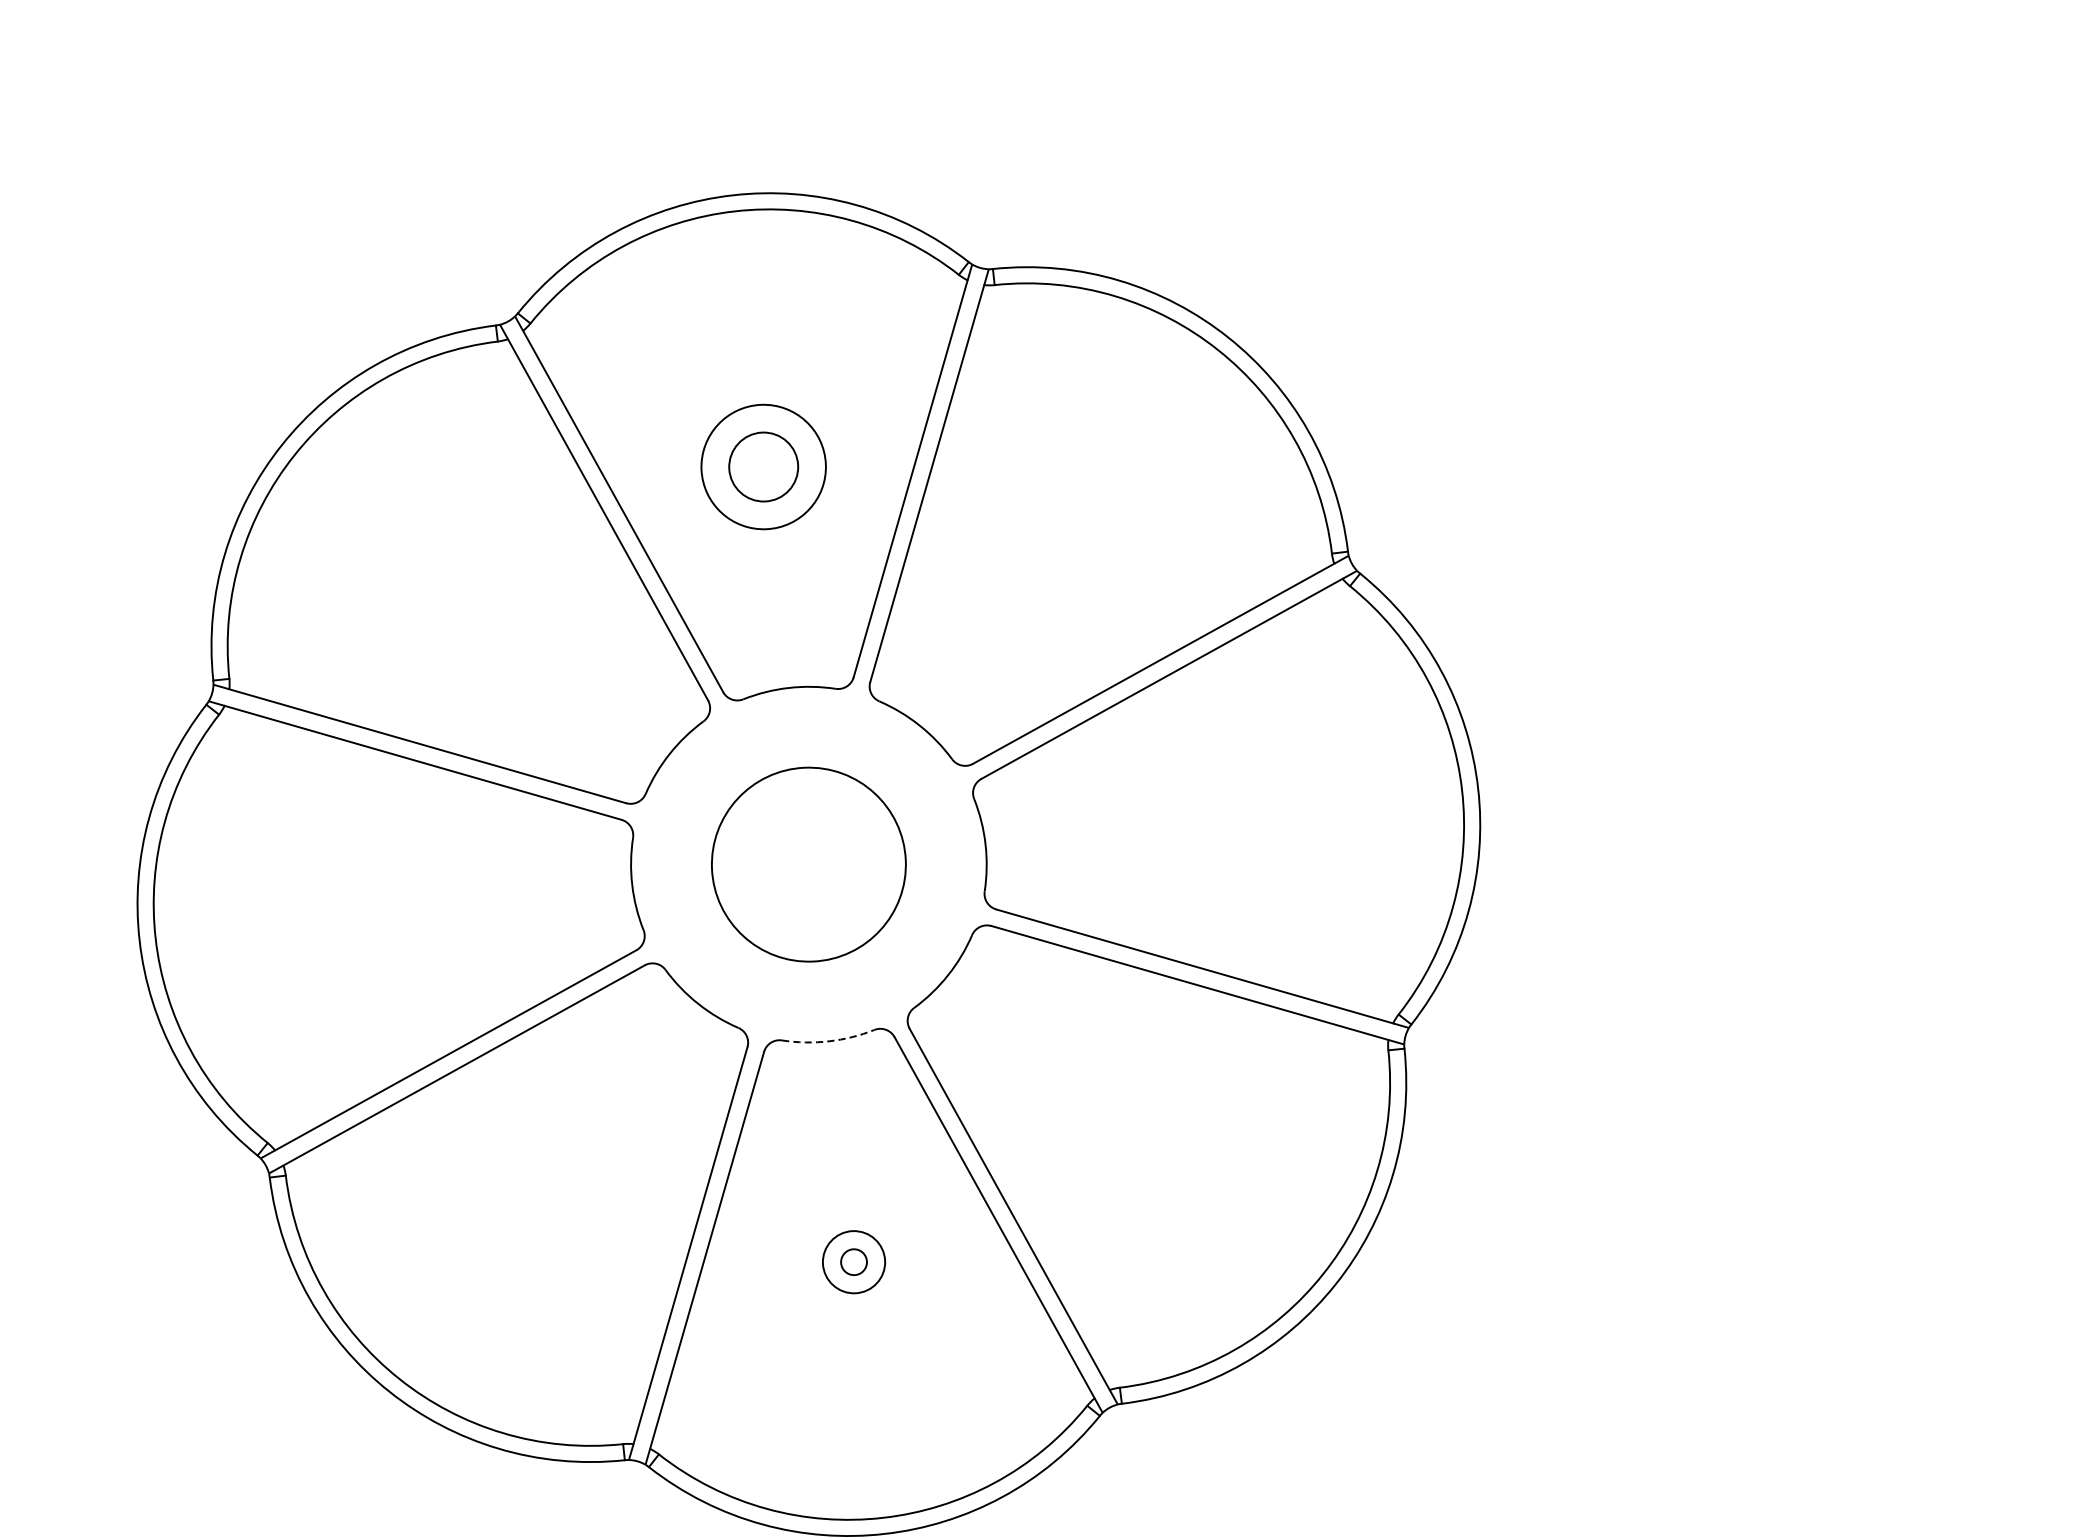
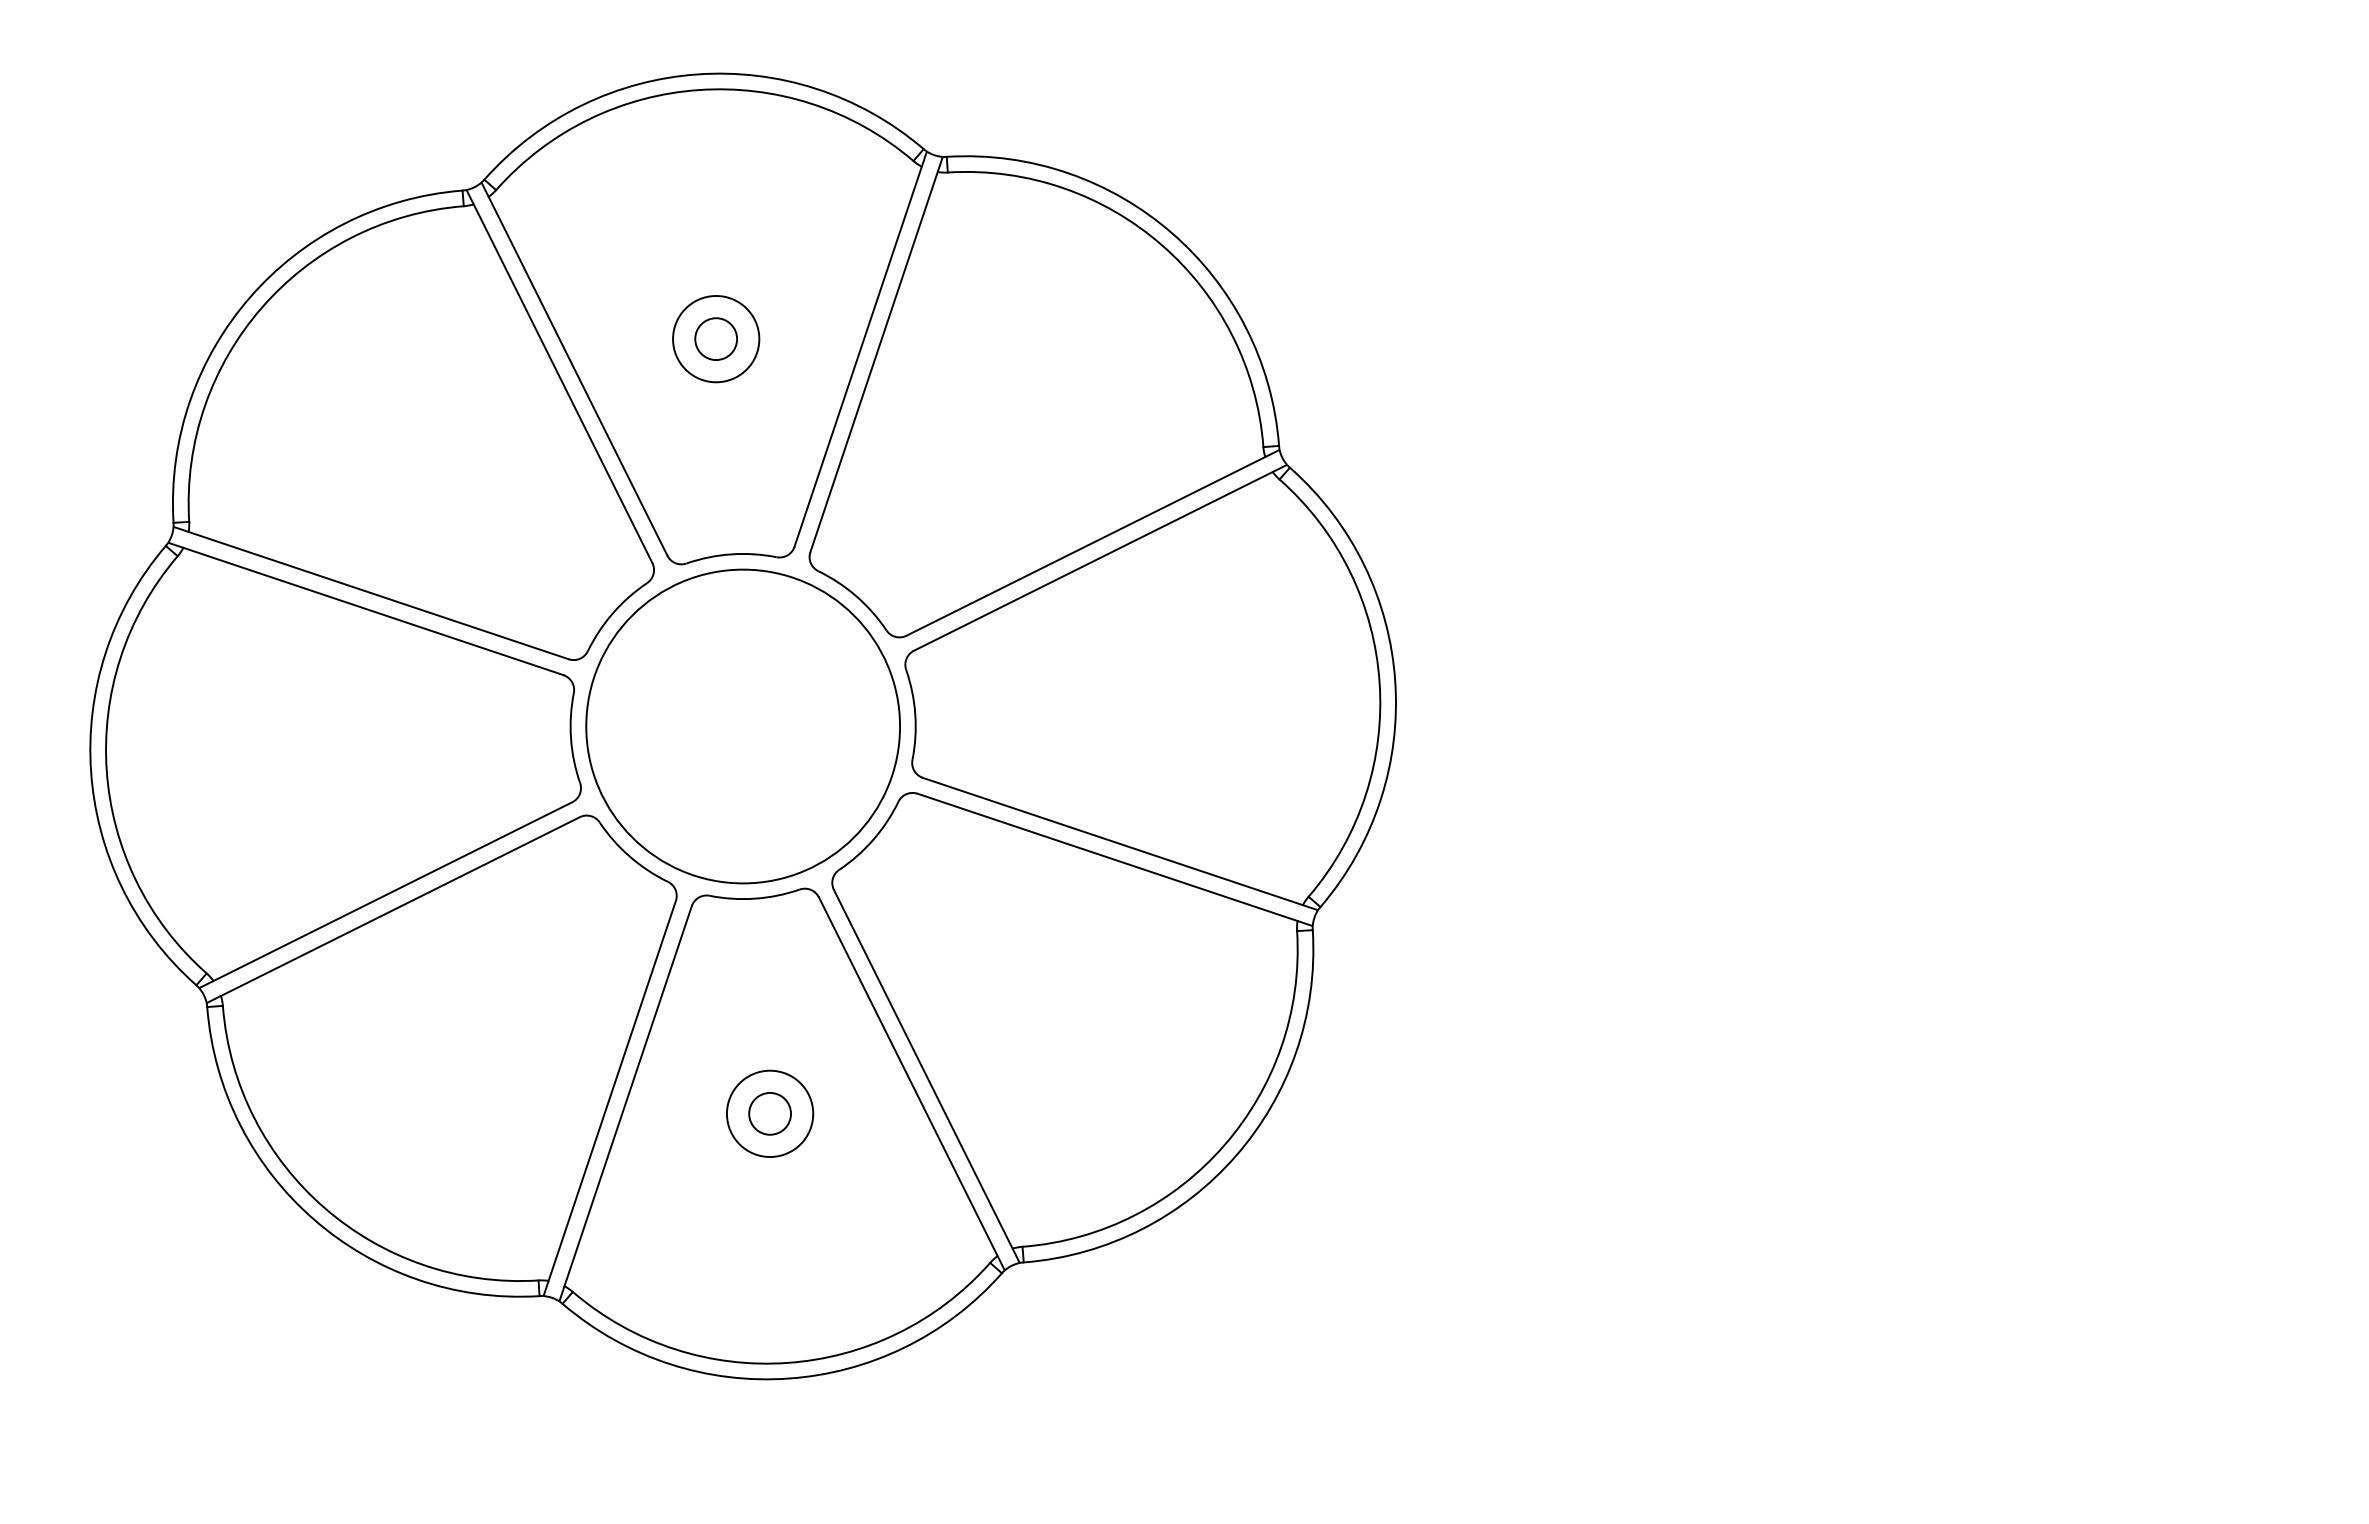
circle: (764, 467) -> (716, 339), size x0.62
circle: (764, 467) -> (716, 339), size x0.71
circle: (809, 864) -> (743, 726), size x1.67
arc: (829, 1041) -> (755, 898), dashed -> solid
circle: (853, 1261) -> (769, 1113), size x1.43
circle: (854, 1261) -> (770, 1113), size x1.67

